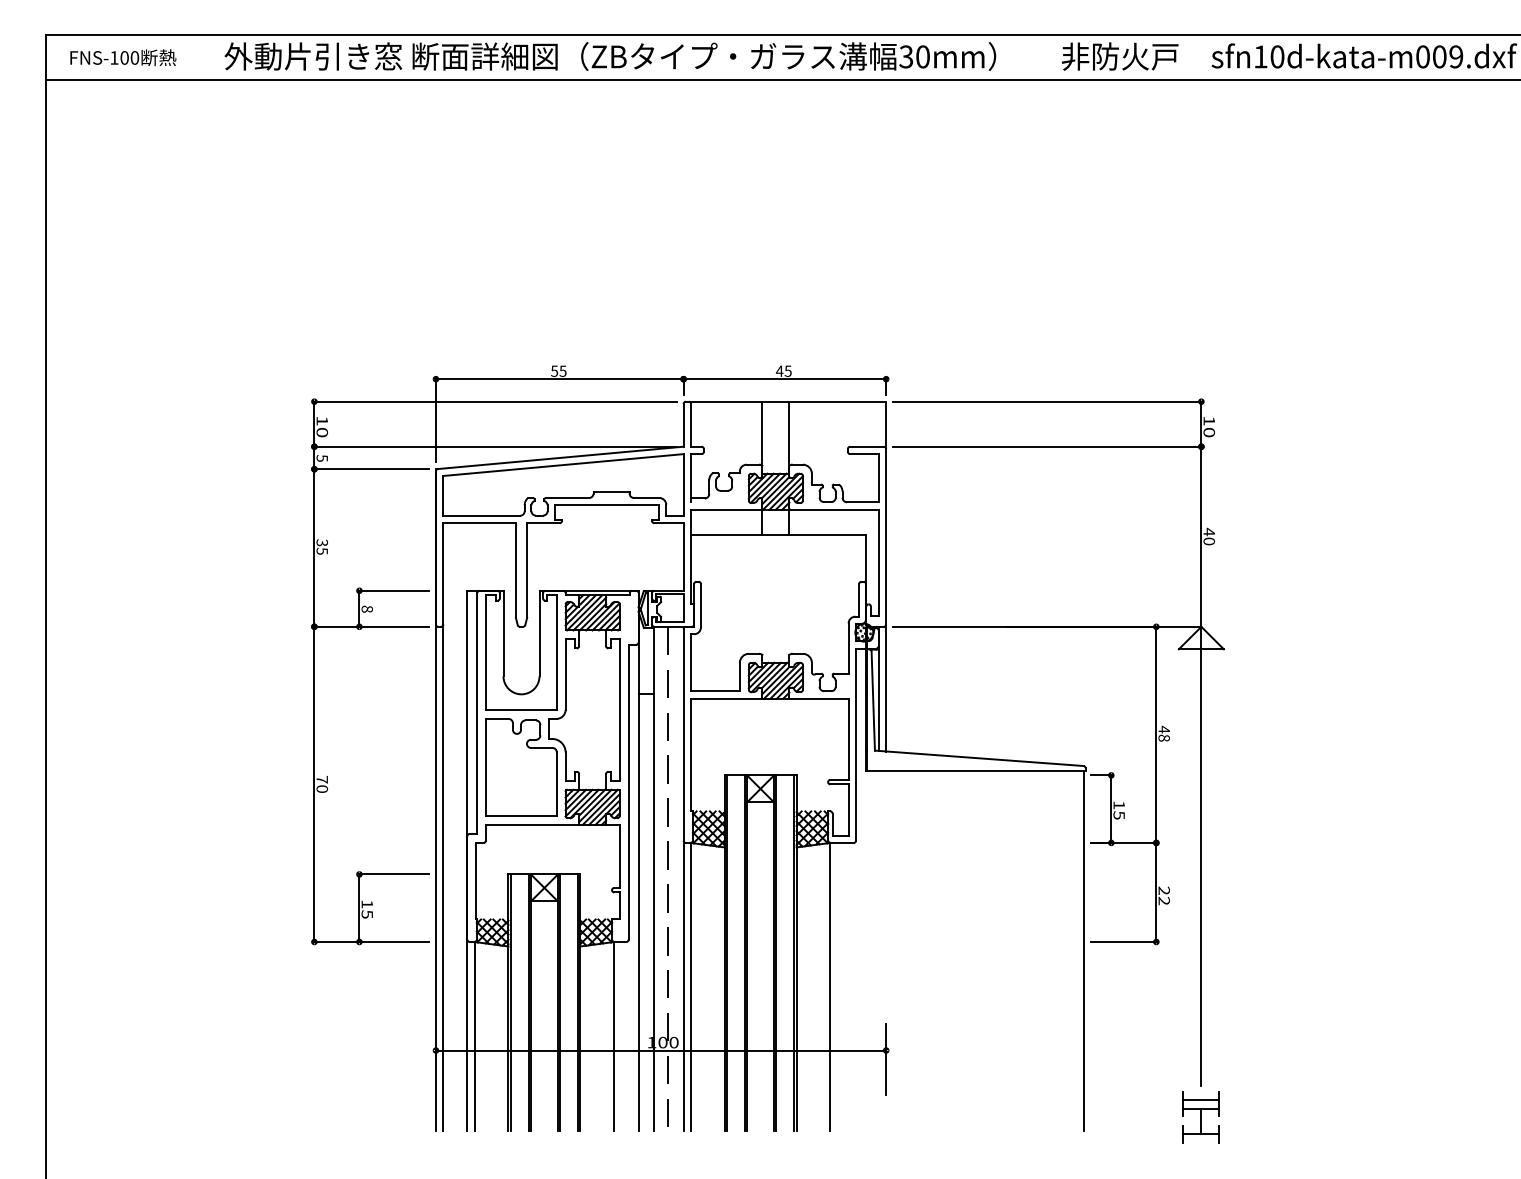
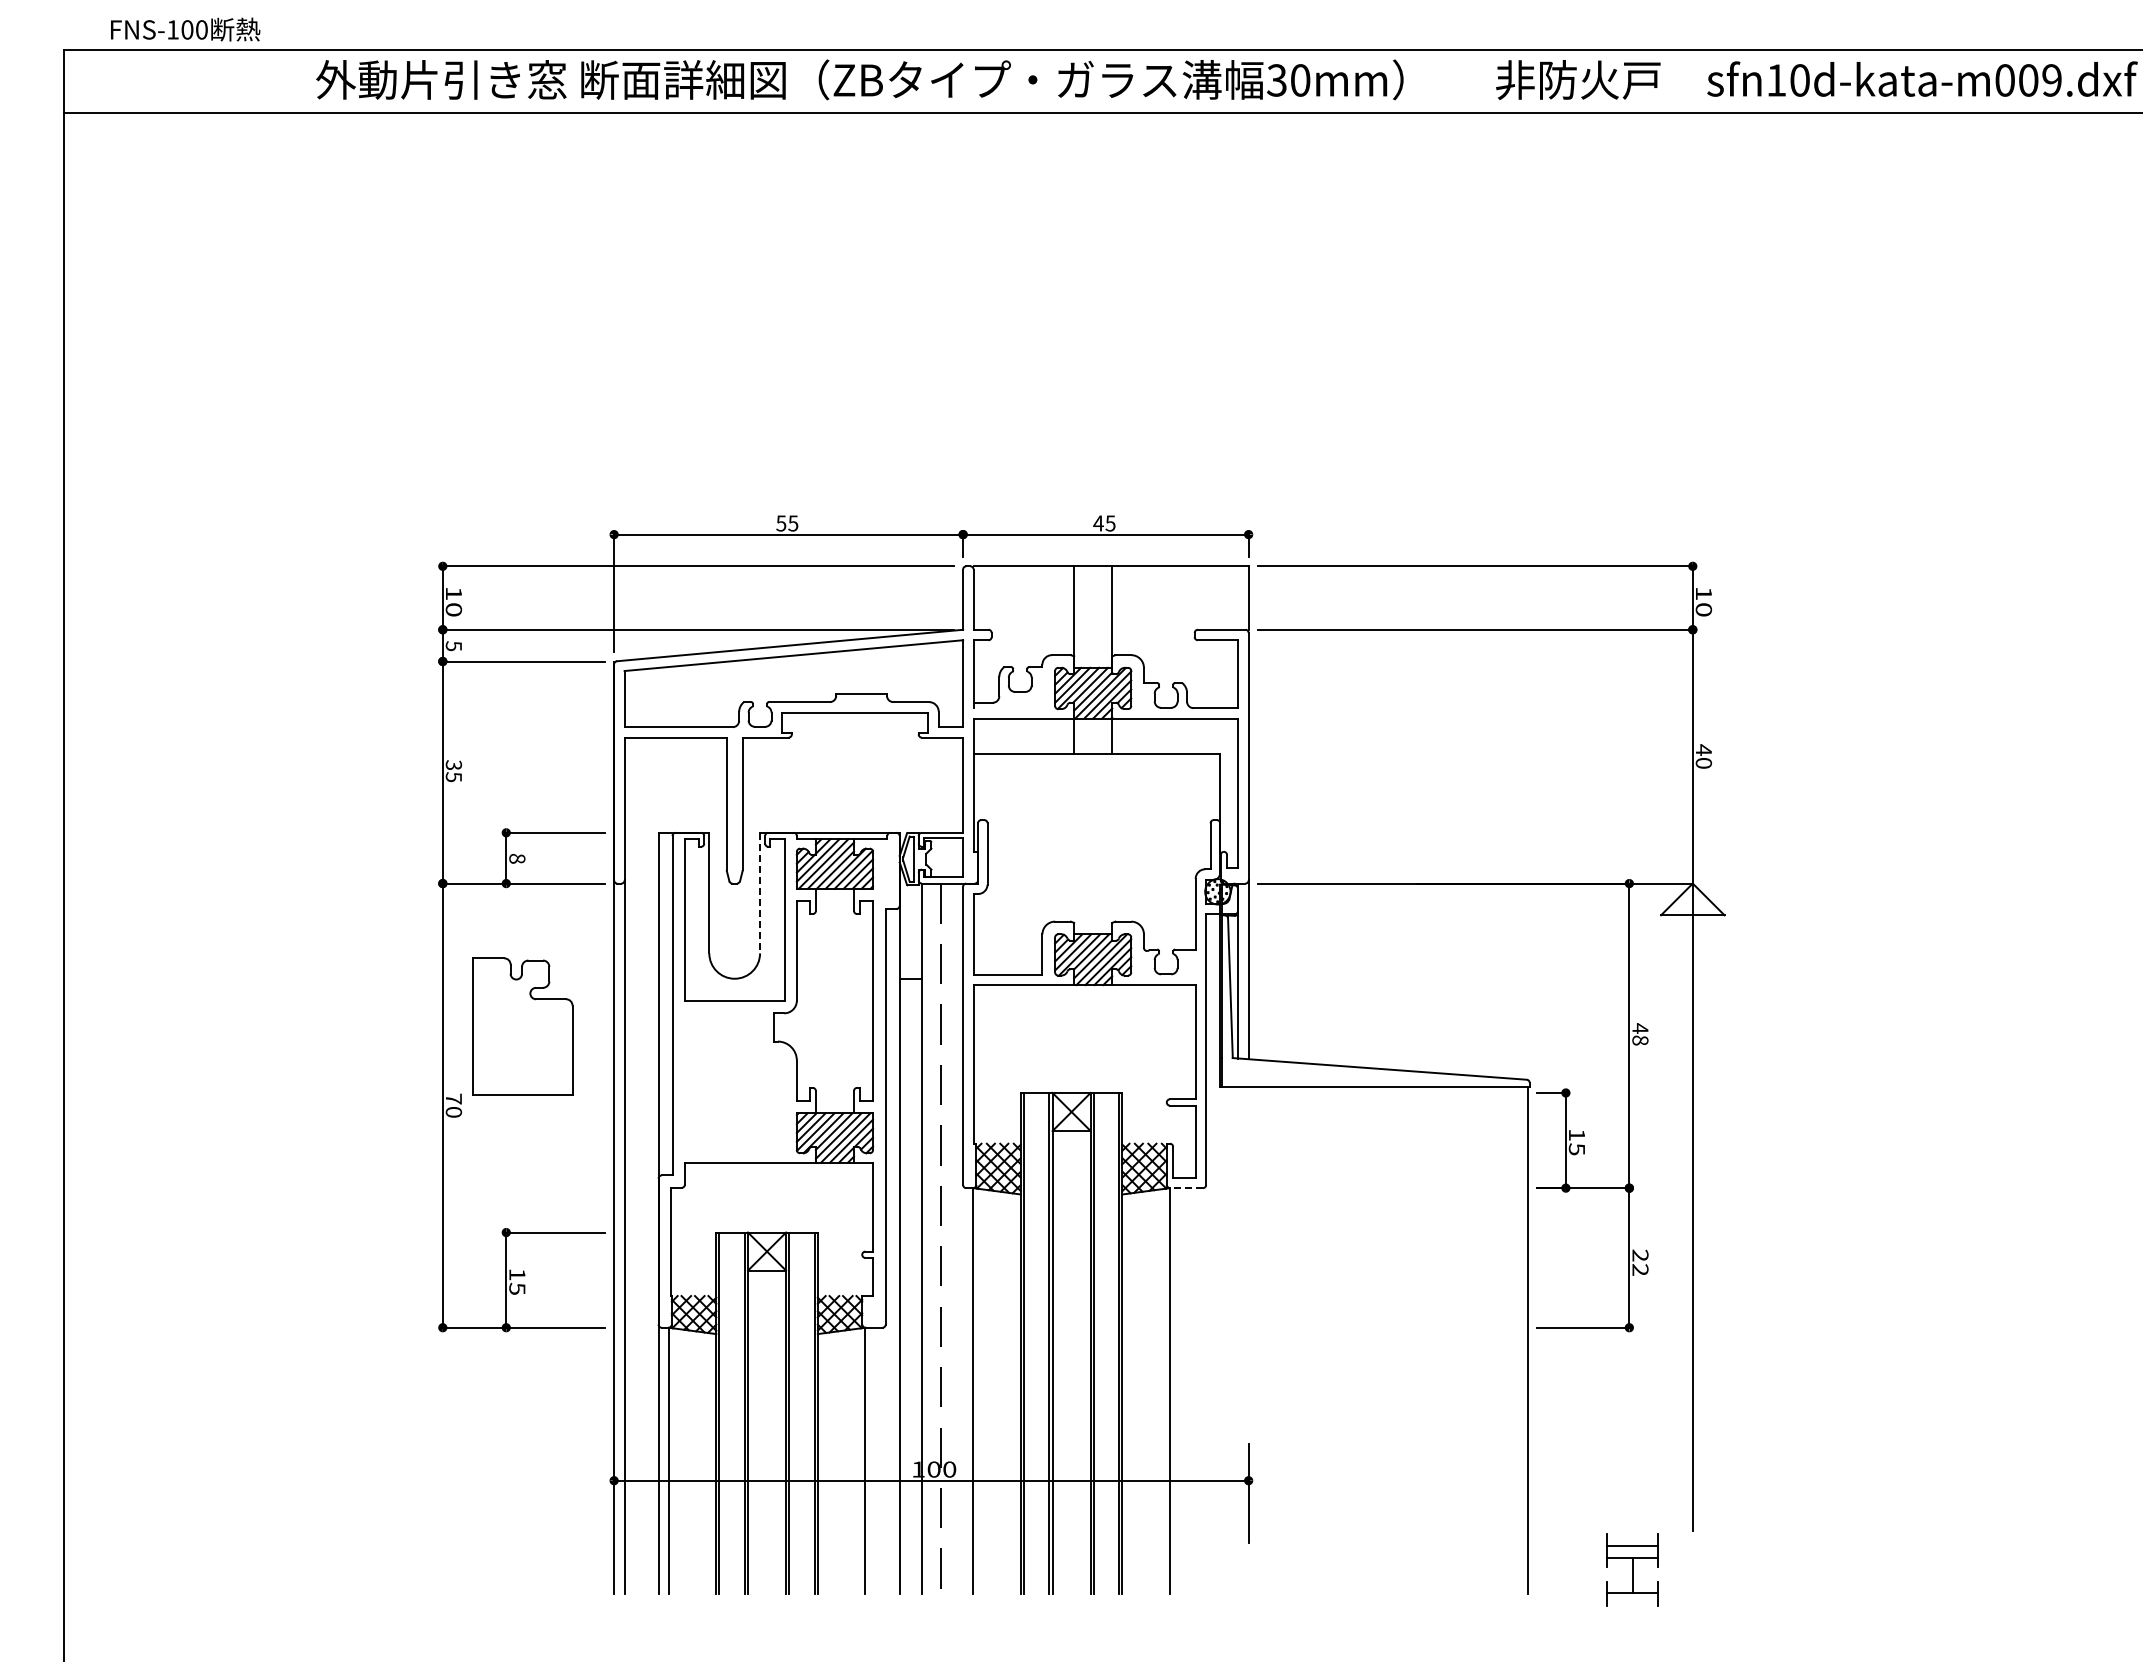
text: (123, 57) -> (185, 29), moved
line: (539, 633) -> (760, 893), solid -> dashed
part: (521, 767) -> (522, 1026), moved
line: (841, 843) -> (1185, 1188), solid -> dashed
line: (683, 987) -> (963, 1391), removed
part: (1201, 1117) -> (1632, 1569), moved

